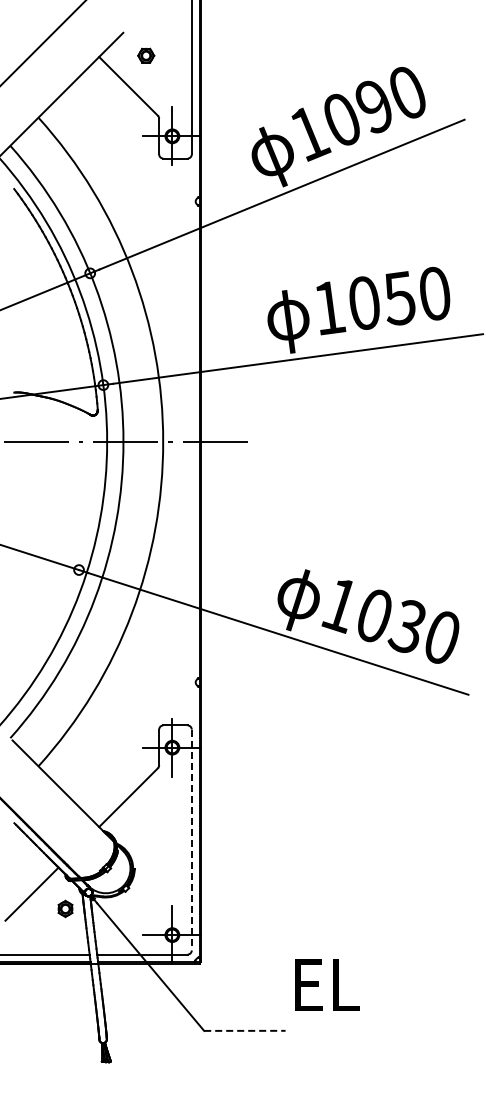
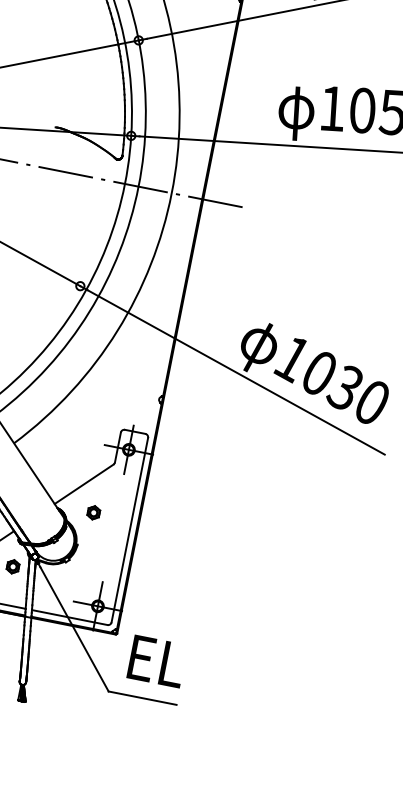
part: (146, 828) -> (93, 513), added
line: (191, 840) -> (129, 530), dashed -> solid
text: (327, 984) -> (157, 660), moved
line: (244, 1030) -> (142, 697), dashed -> solid

